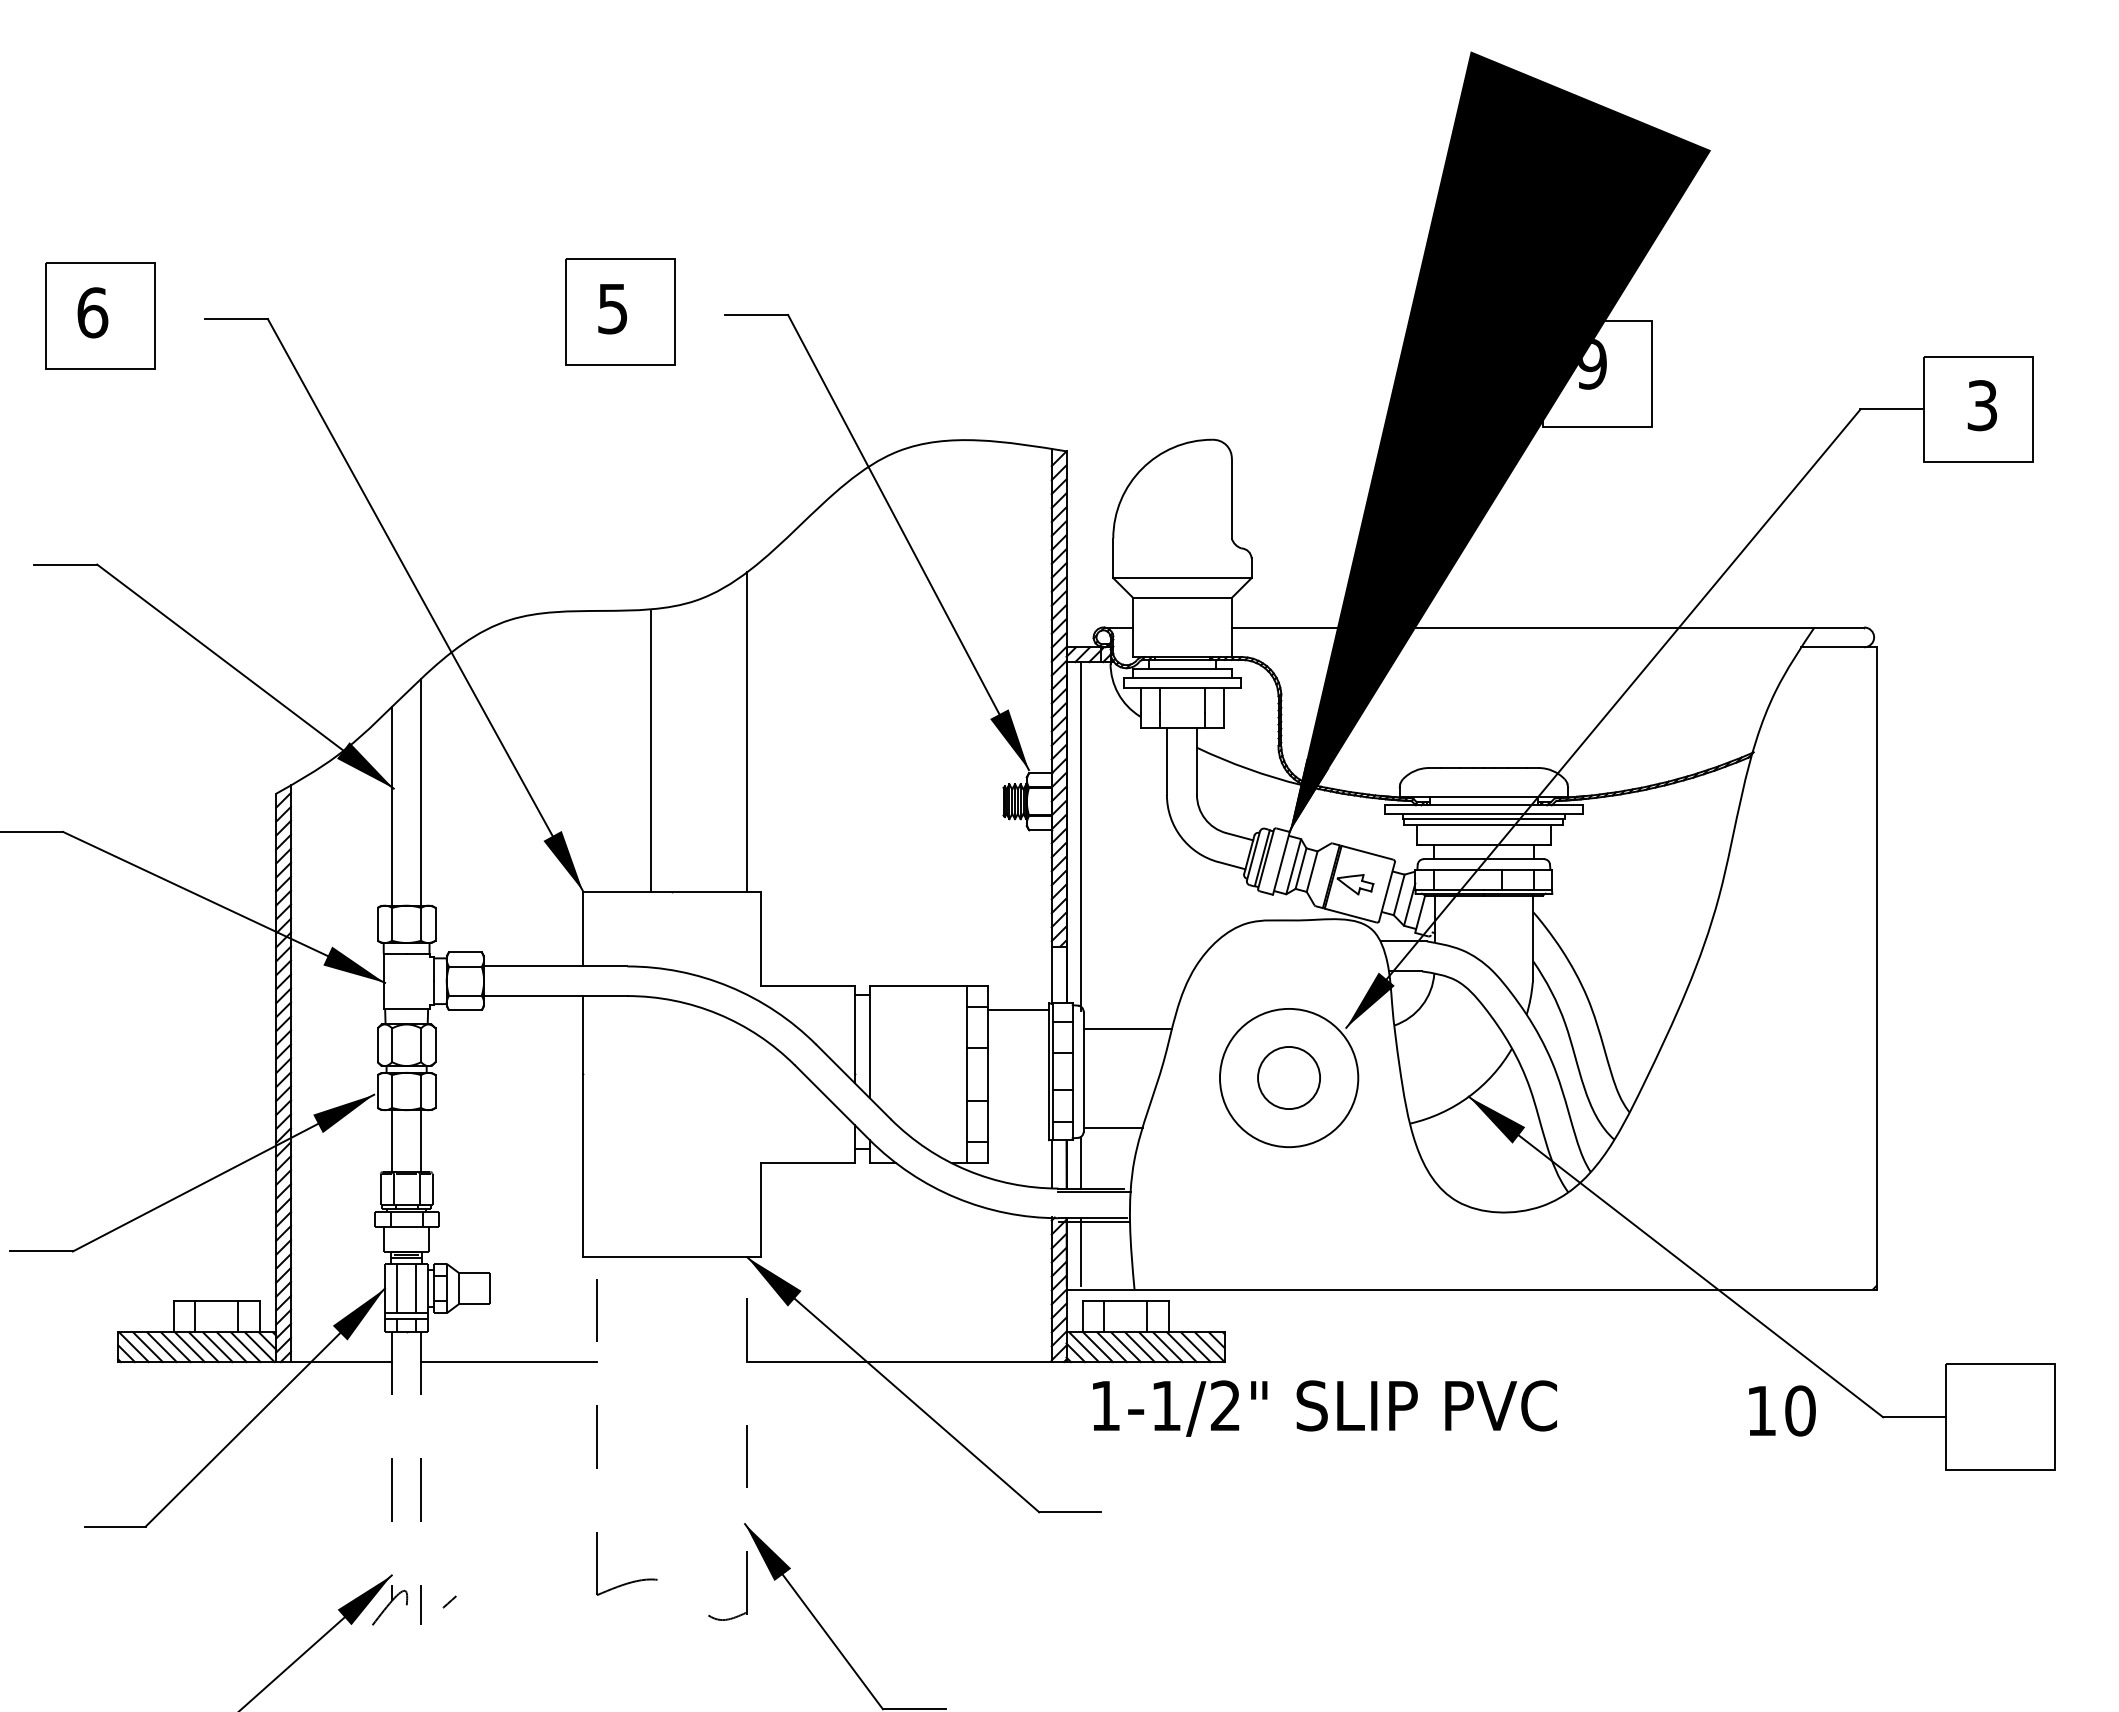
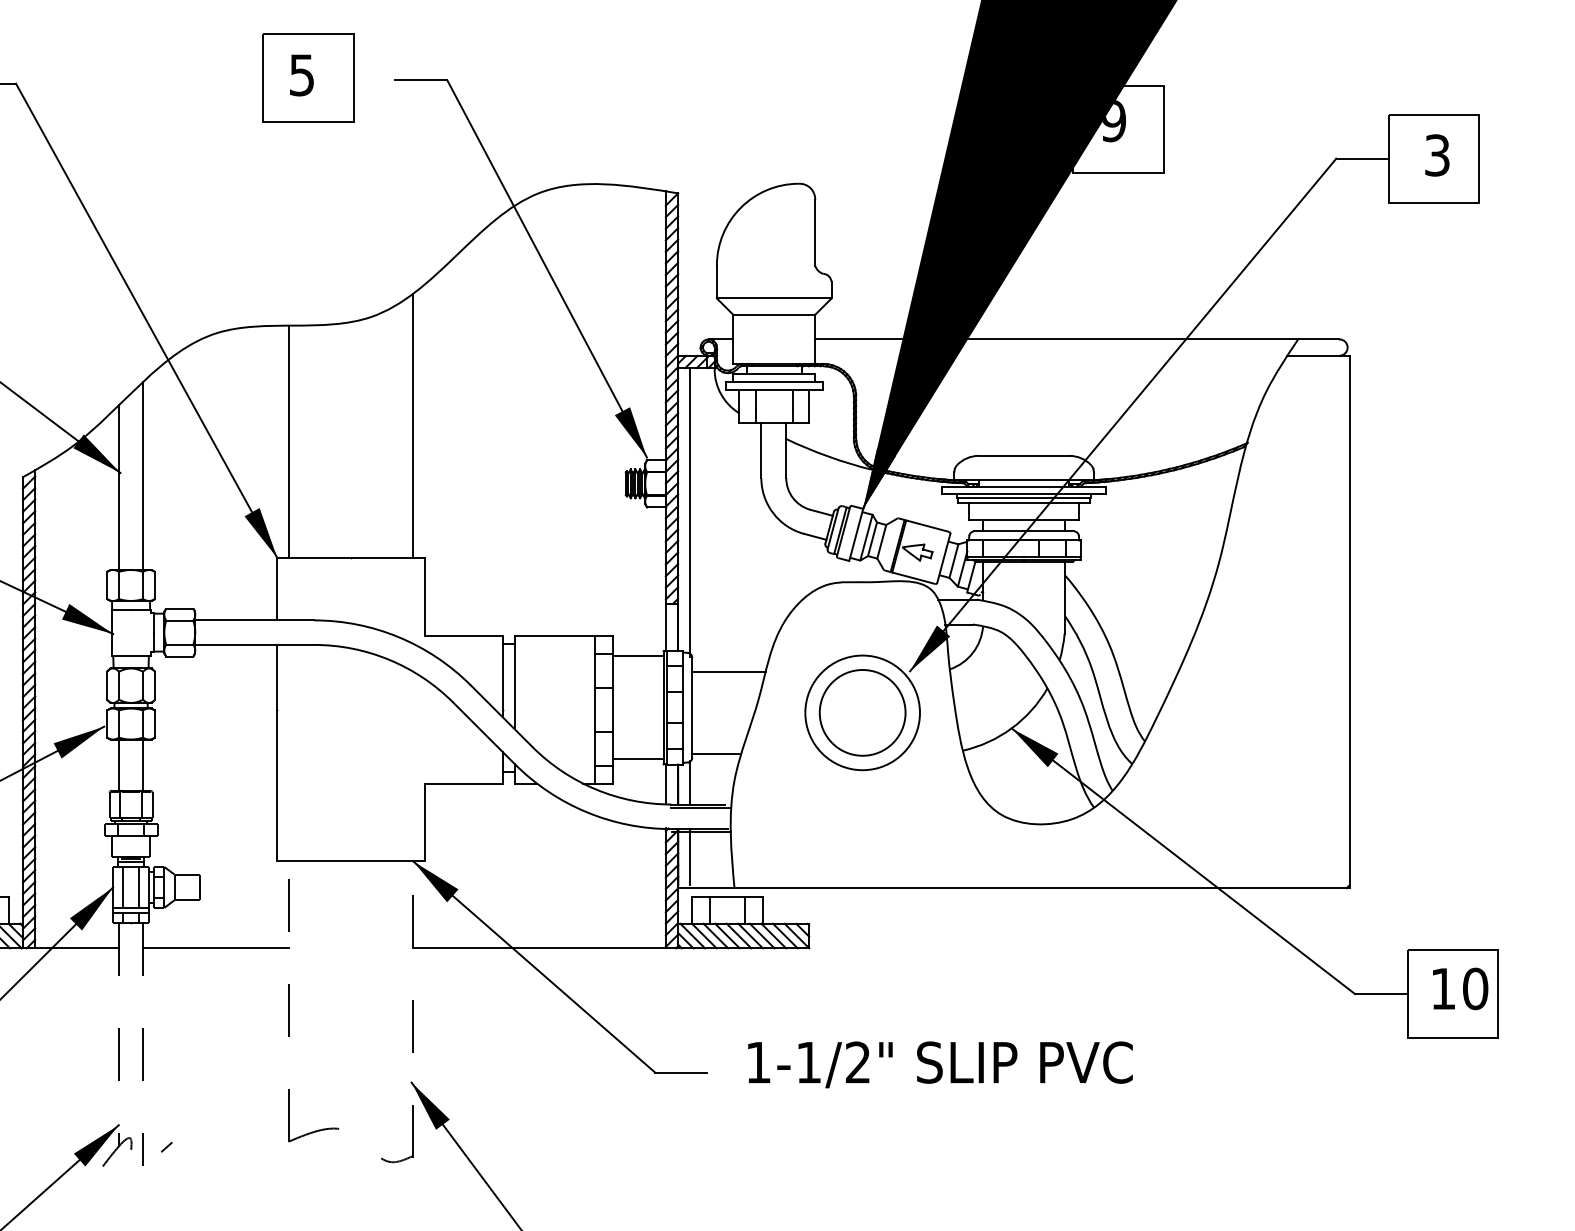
line: (650, 750) -> (288, 441), moved
circle: (1288, 1077) -> (862, 712), size x1.67
line: (1018, 1133) -> (638, 758), added
text: (1324, 1408) -> (940, 1064), moved
text: (1782, 1410) -> (1460, 988), moved

